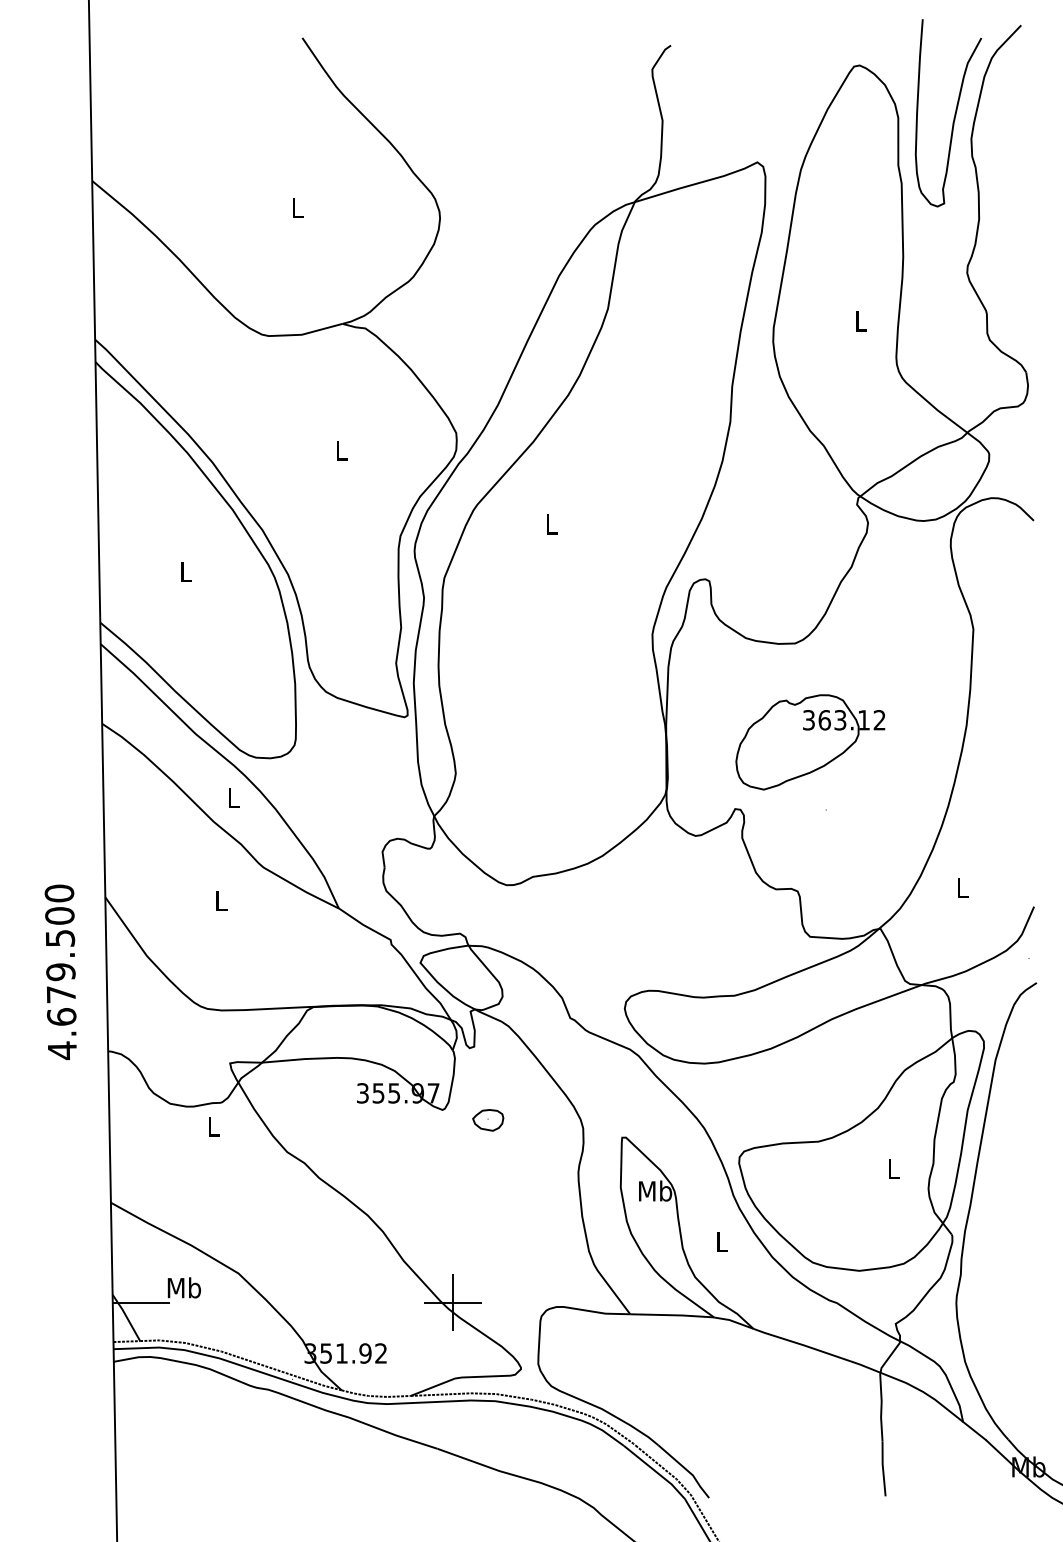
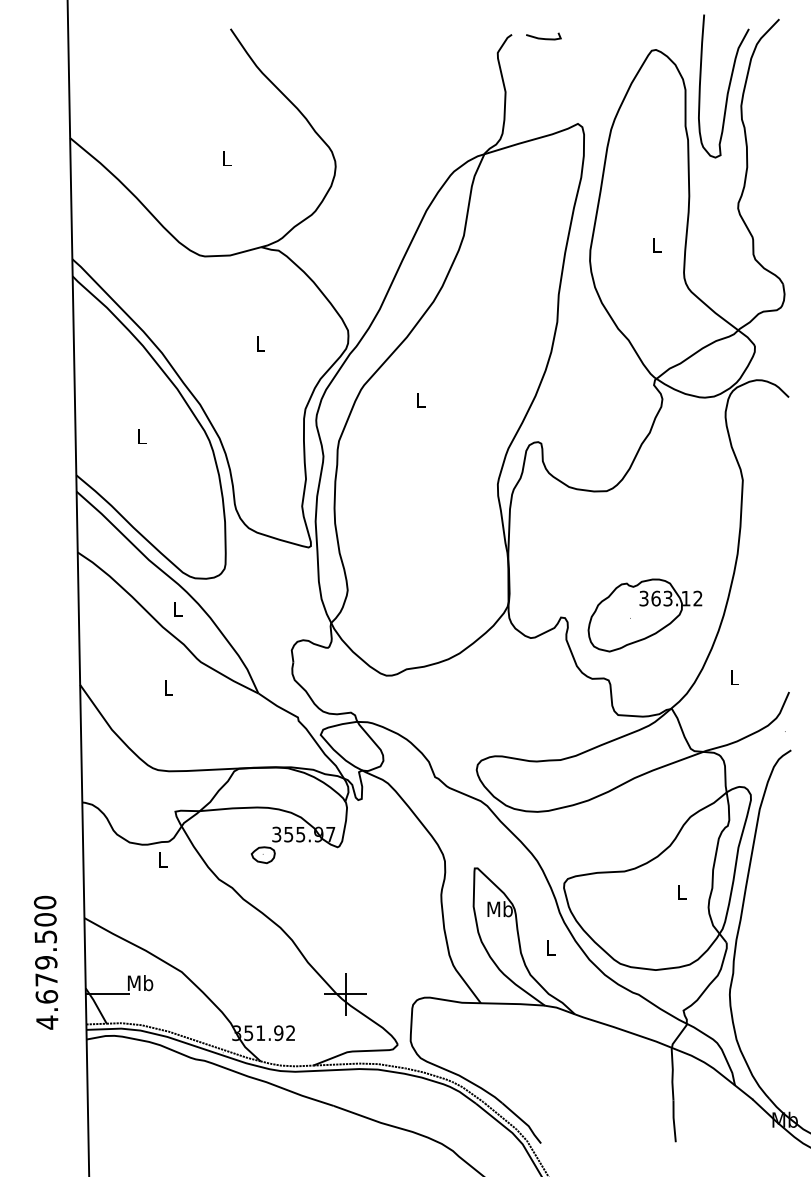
curve: (712, 50) -> (543, 38), added
part: (810, 742) -> (645, 615), moved
text: (60, 972) -> (45, 962), moved
part: (488, 1120) -> (263, 855), moved

